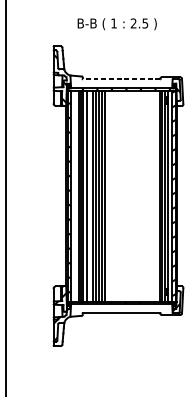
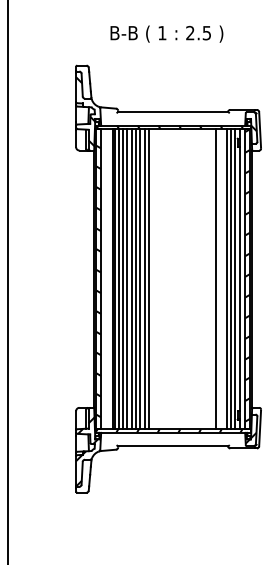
line: (121, 79) -> (172, 112), dashed -> solid
line: (89, 196) -> (127, 279), added
line: (151, 196) -> (215, 279), added

